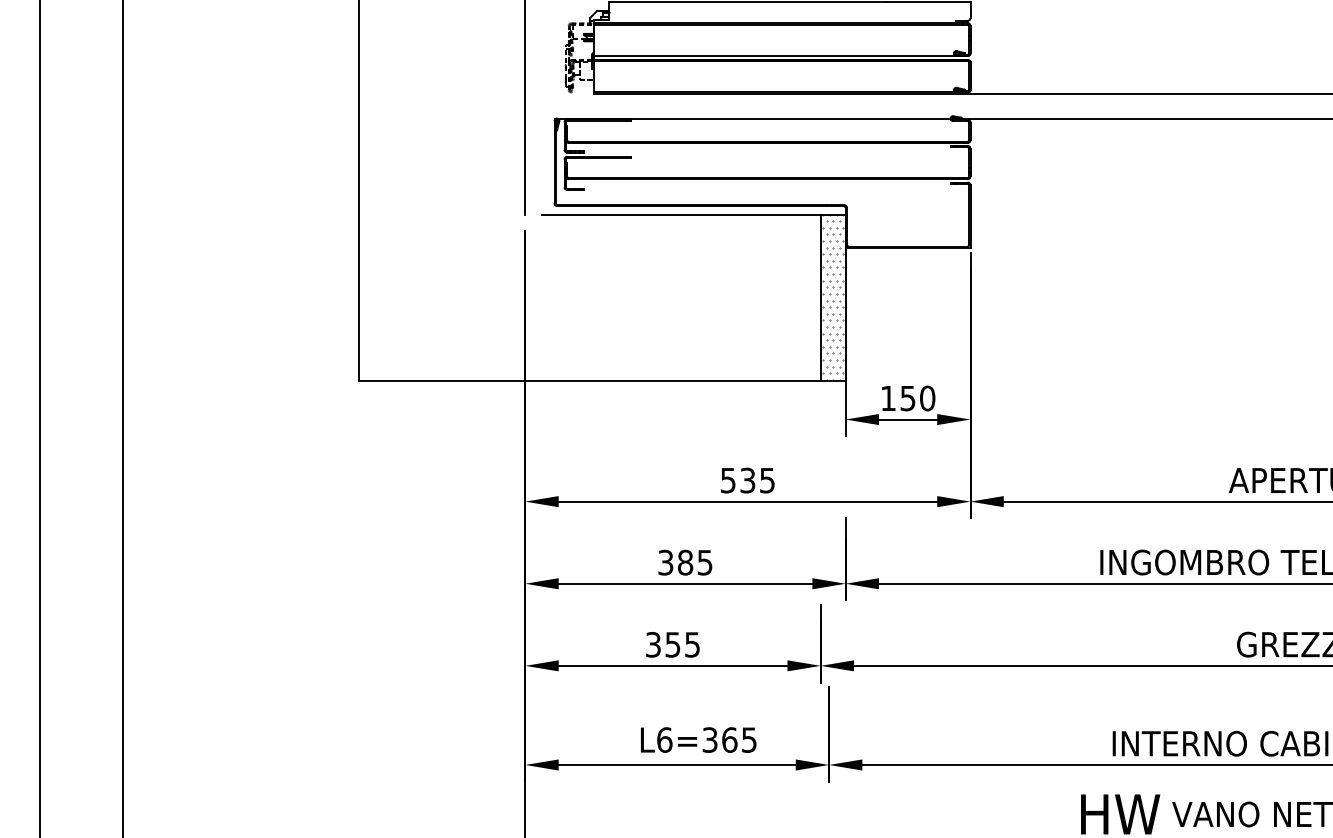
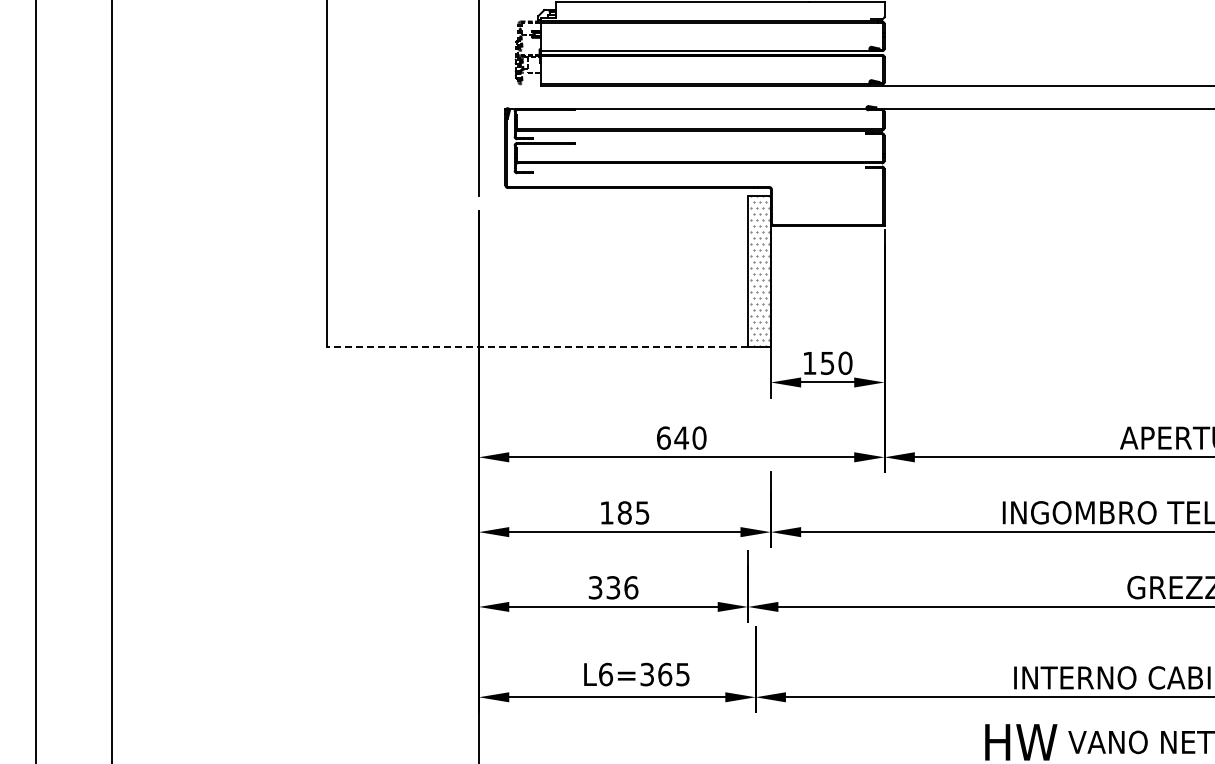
line: (681, 214) -> (621, 195), removed
line: (589, 381) -> (537, 347), solid -> dashed
text: (747, 479) -> (681, 437), 535 -> 640
text: (665, 562) -> (606, 512), 385 -> 185
text: (682, 644) -> (622, 587), 355 -> 336

